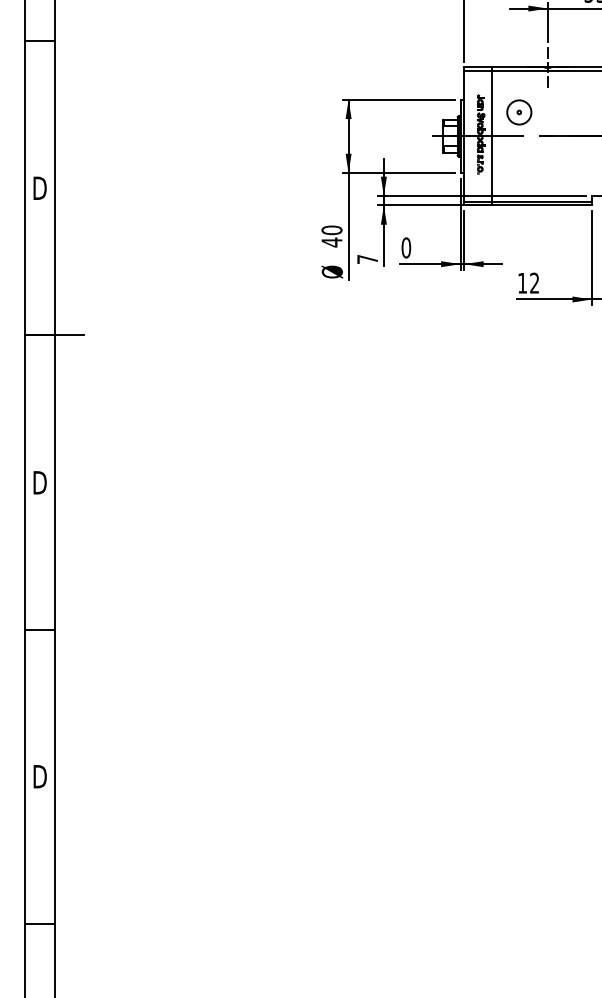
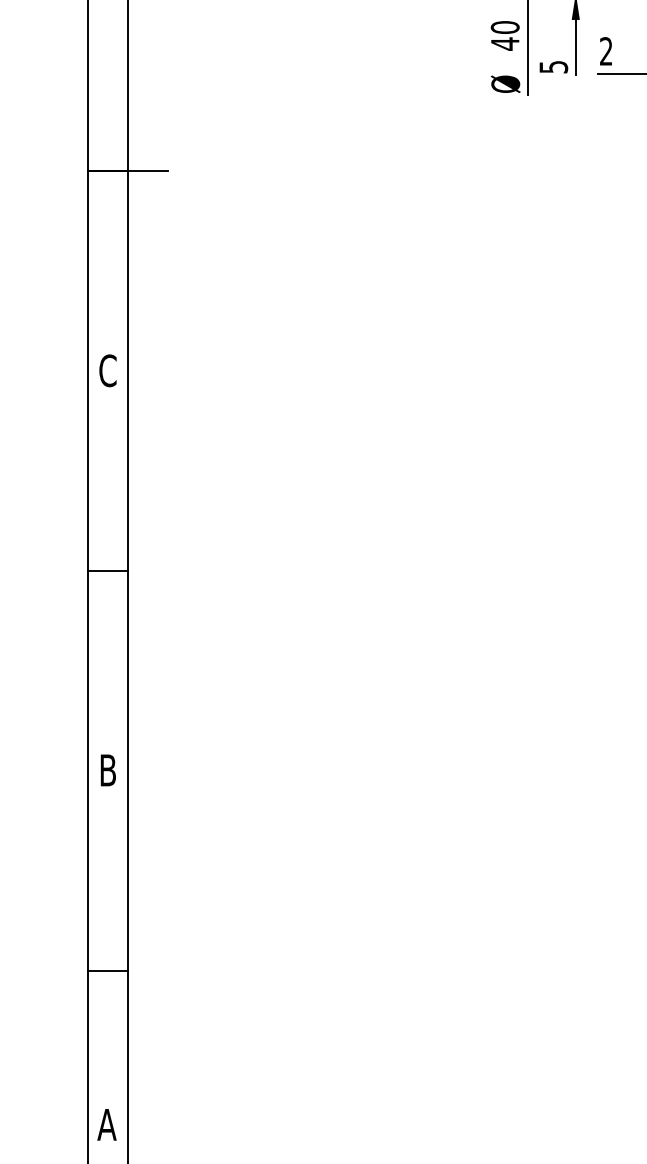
text: (406, 247) -> (606, 50), 0 -> 2
text: (367, 259) -> (553, 67), 7 -> 5
text: (39, 482) -> (107, 370), D -> C
text: (39, 776) -> (107, 770), D -> B

